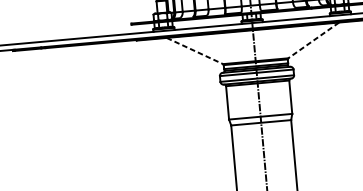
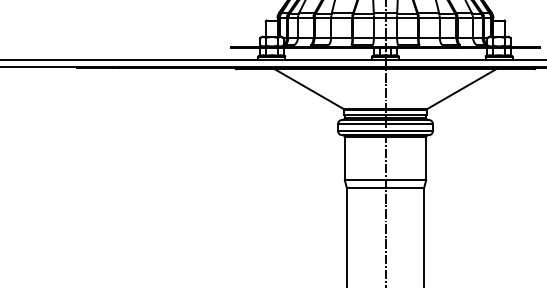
line: (313, 40) -> (461, 89), dashed -> solid
line: (195, 51) -> (309, 89), dashed -> solid

